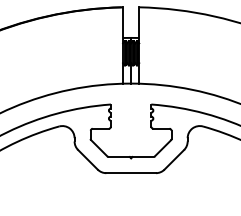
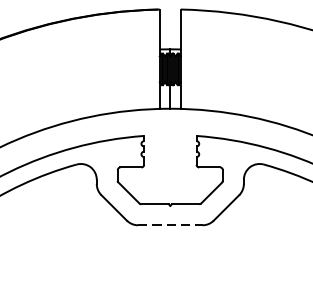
line: (131, 173) -> (170, 225), solid -> dashed

